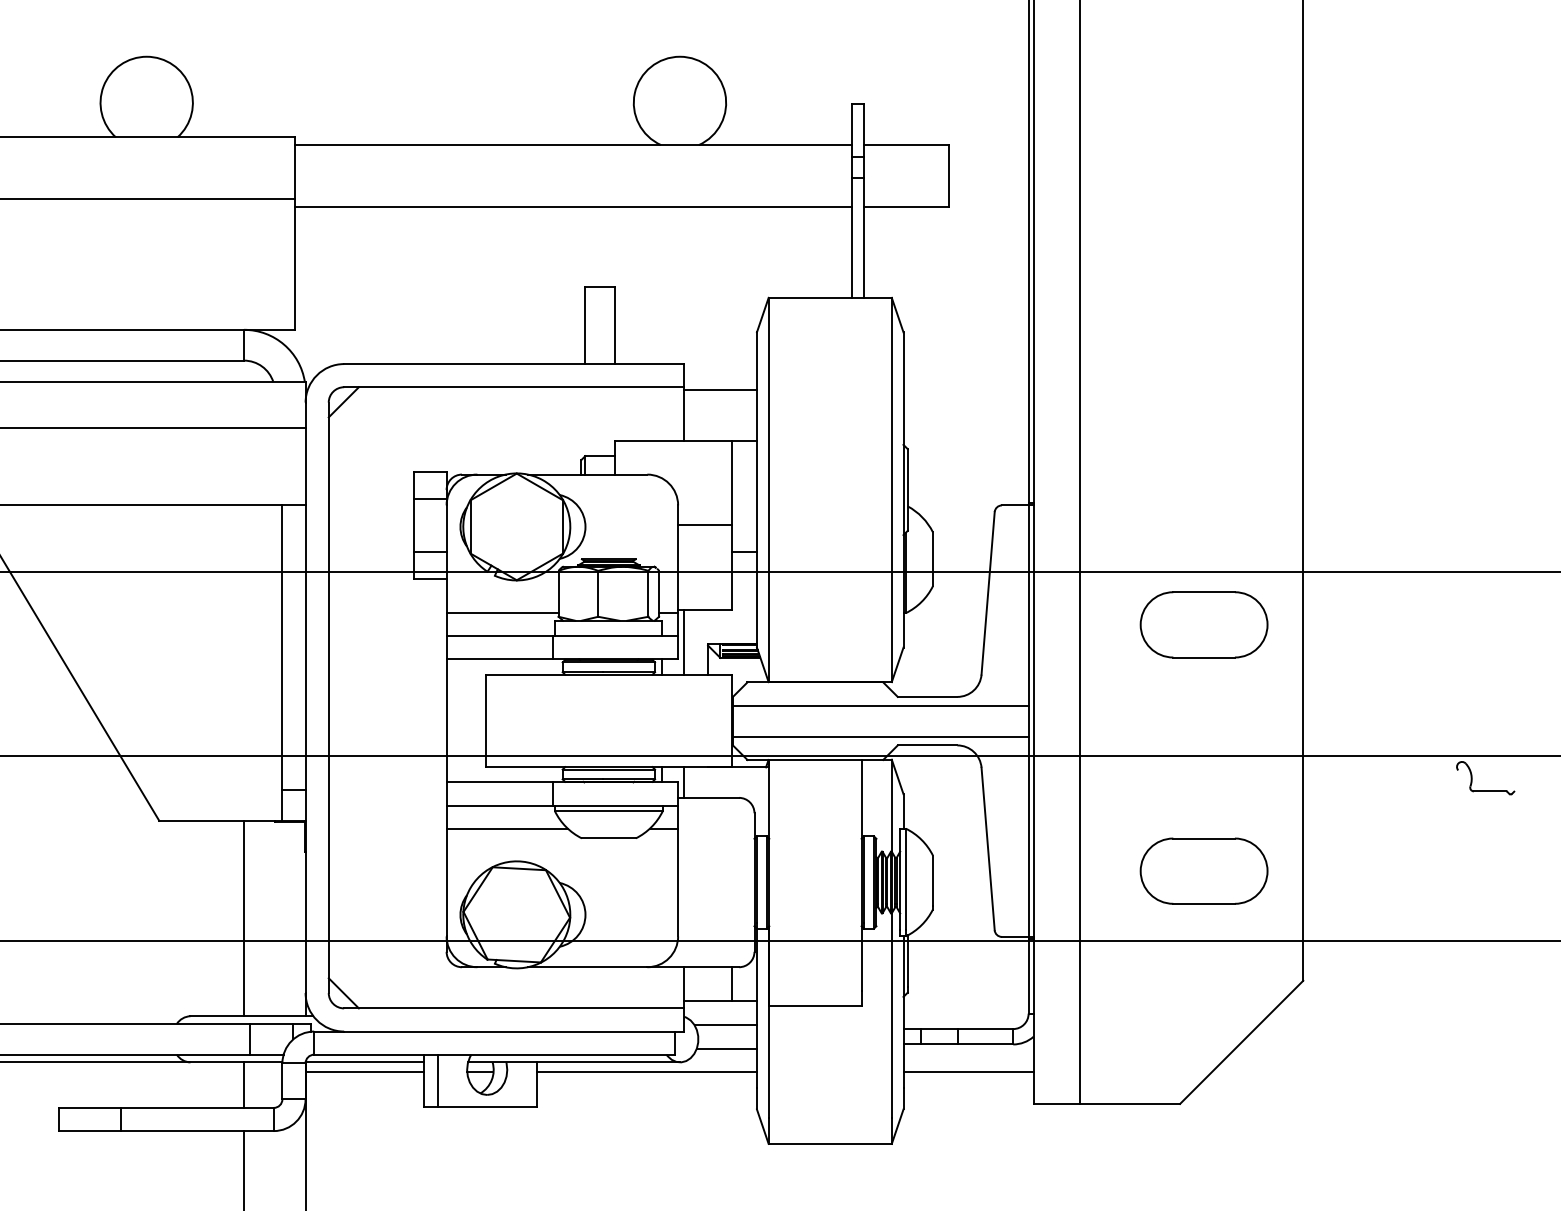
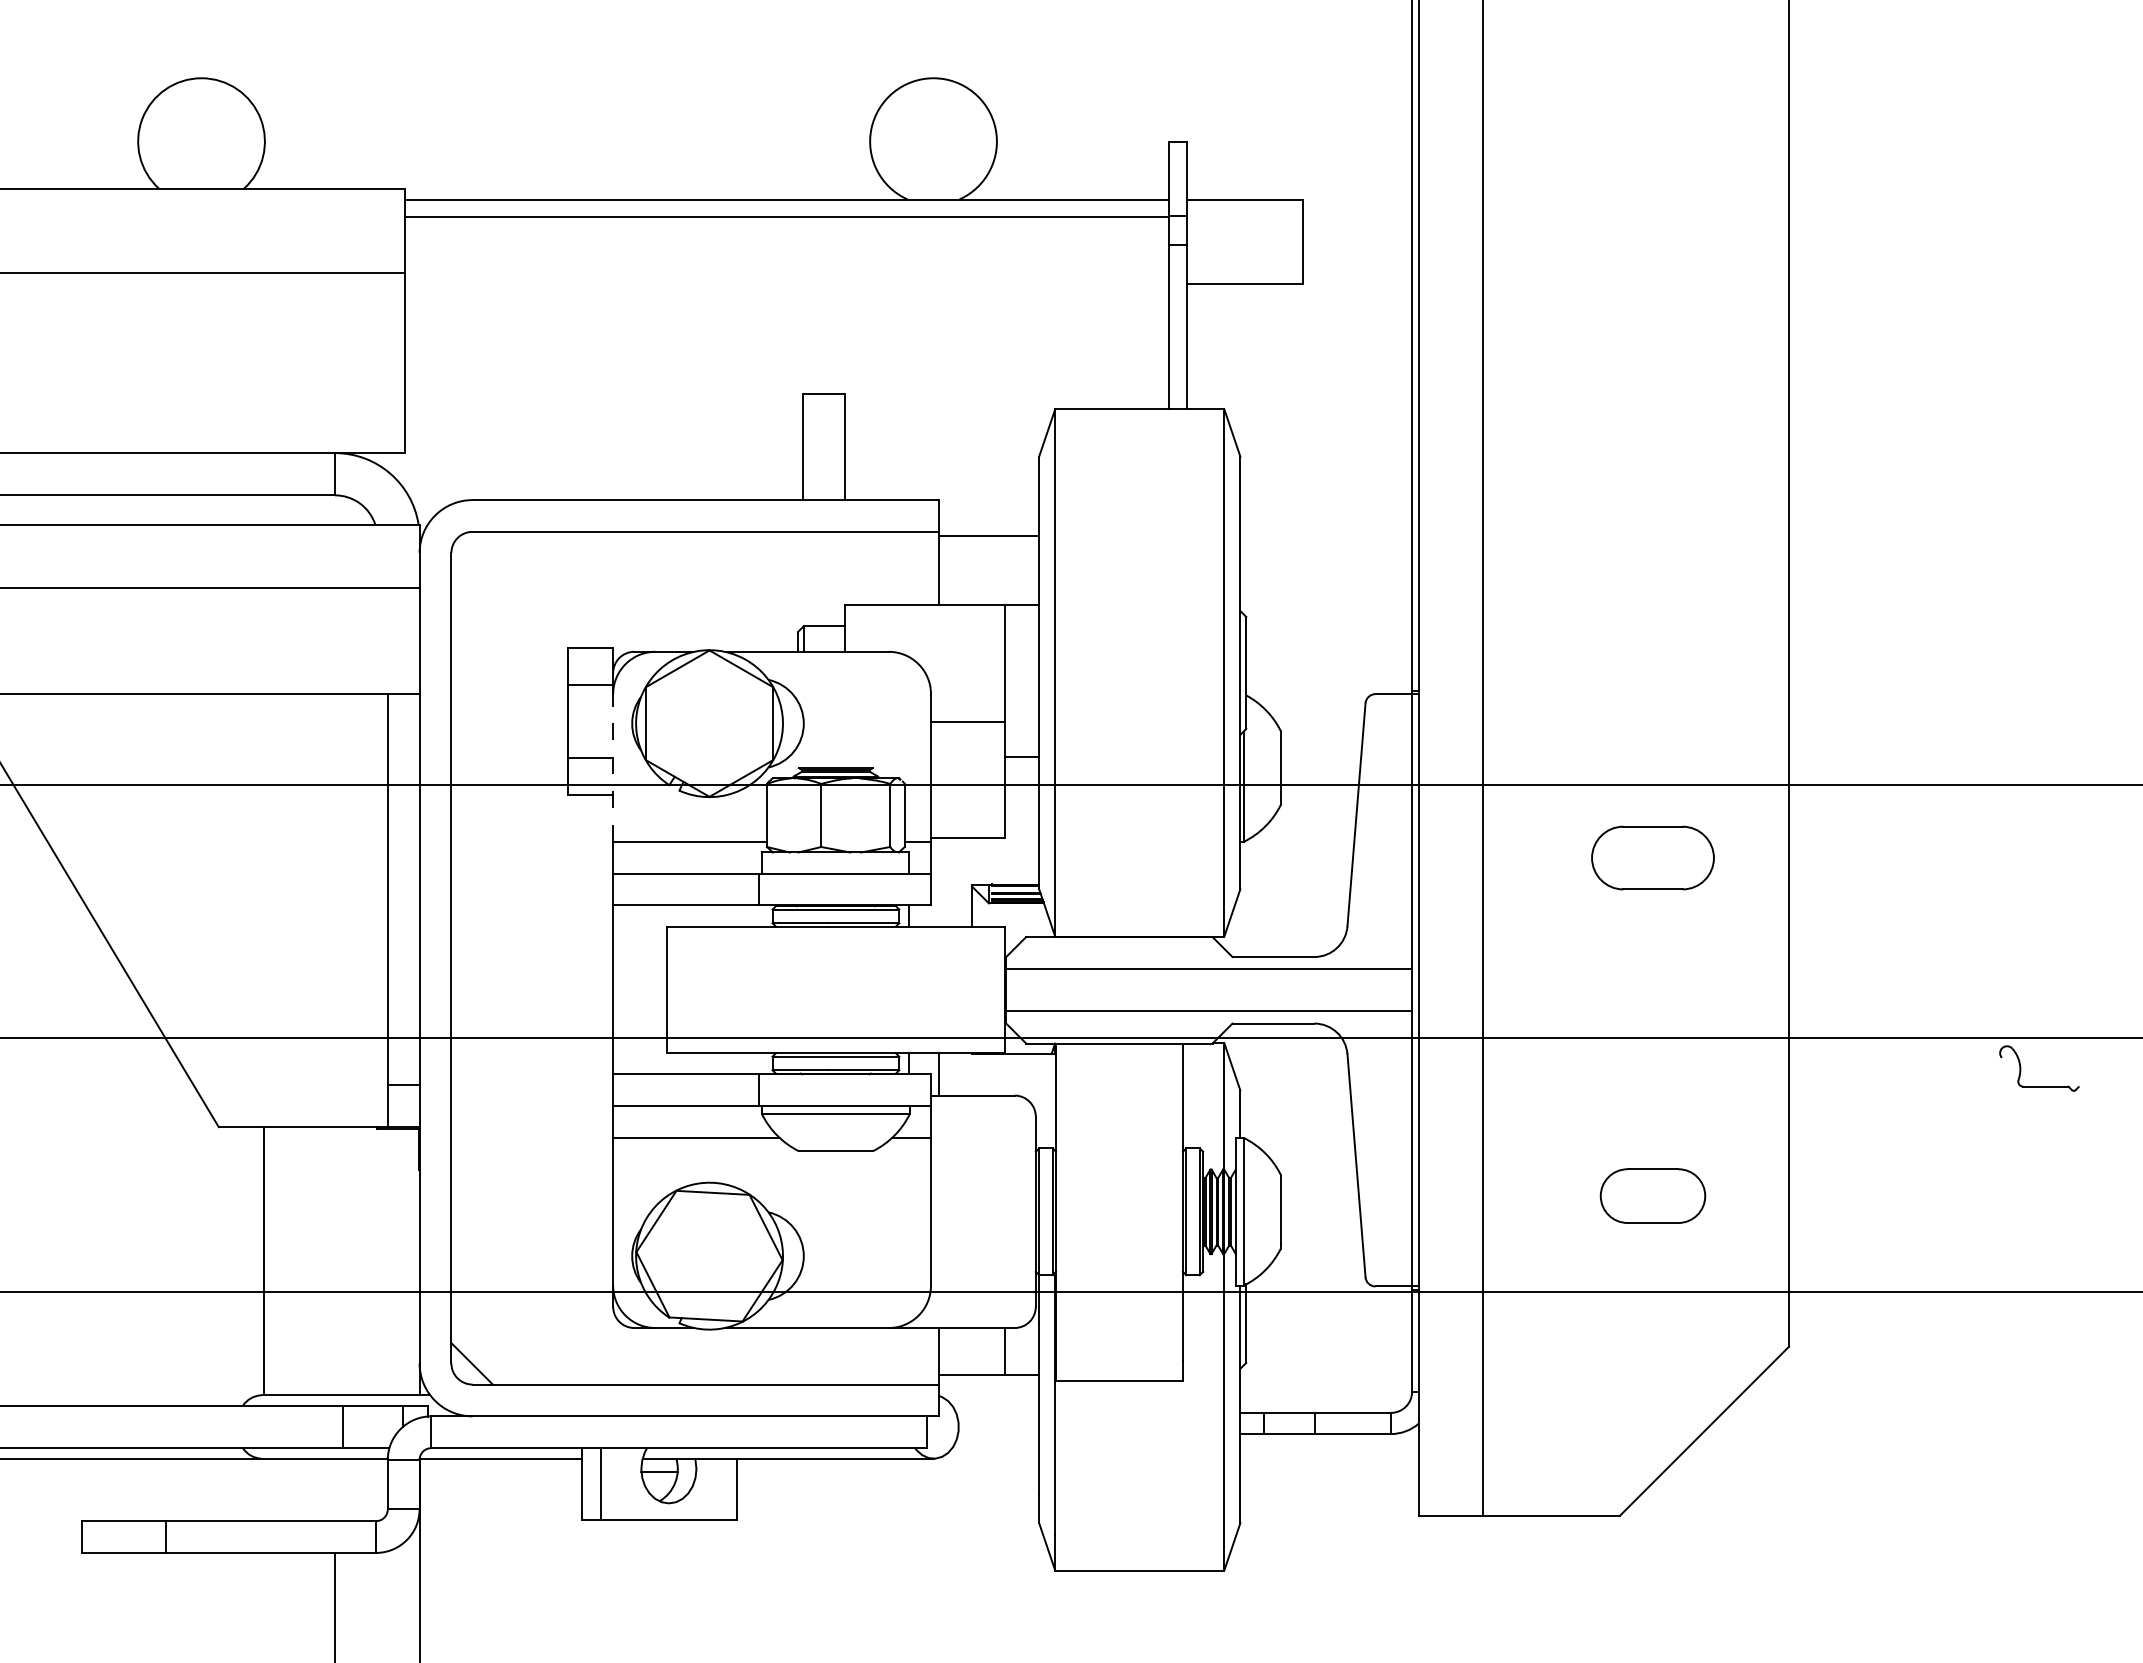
line: (572, 207) -> (786, 217), moved
line: (343, 402) -> (471, 552), removed
line: (446, 558) -> (613, 767), solid -> dashed
part: (1203, 624) -> (1652, 857), size x0.7
line: (684, 641) -> (939, 881), removed
part: (1203, 870) -> (1652, 1195), size x0.6
line: (244, 918) -> (264, 1261), moved
line: (725, 1025) -> (996, 1407), removed
line: (726, 1048) -> (997, 1439), removed
line: (364, 1072) -> (500, 1472), removed
line: (646, 1072) -> (887, 1472), removed
line: (968, 1072) -> (1329, 1472), removed
line: (244, 1084) -> (335, 1489), removed

